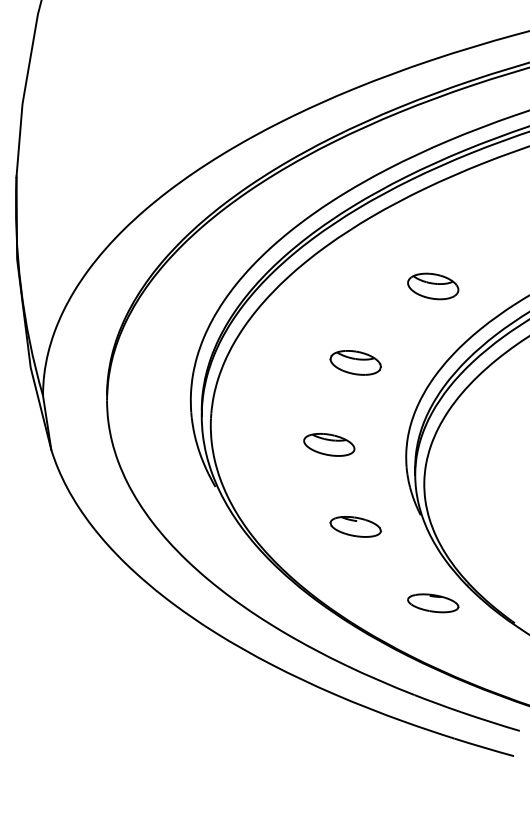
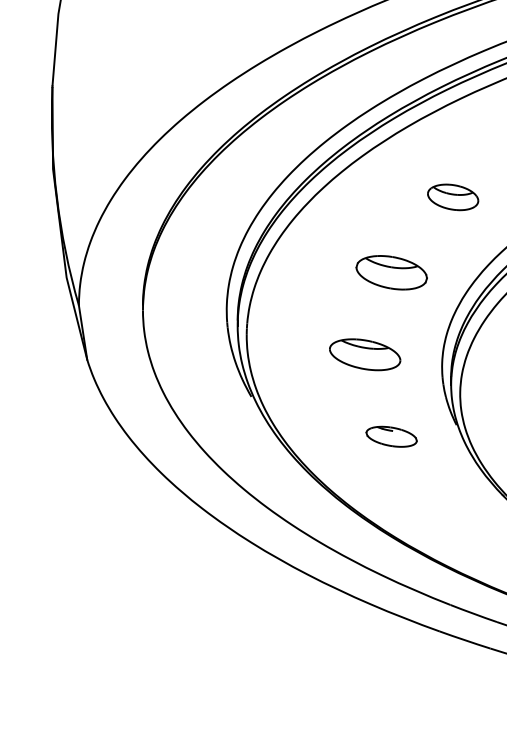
part: (433, 286) -> (453, 197), moved
part: (355, 362) -> (391, 272), size x1.4
part: (329, 444) -> (365, 354), size x1.4
part: (433, 603) -> (469, 513), removed

